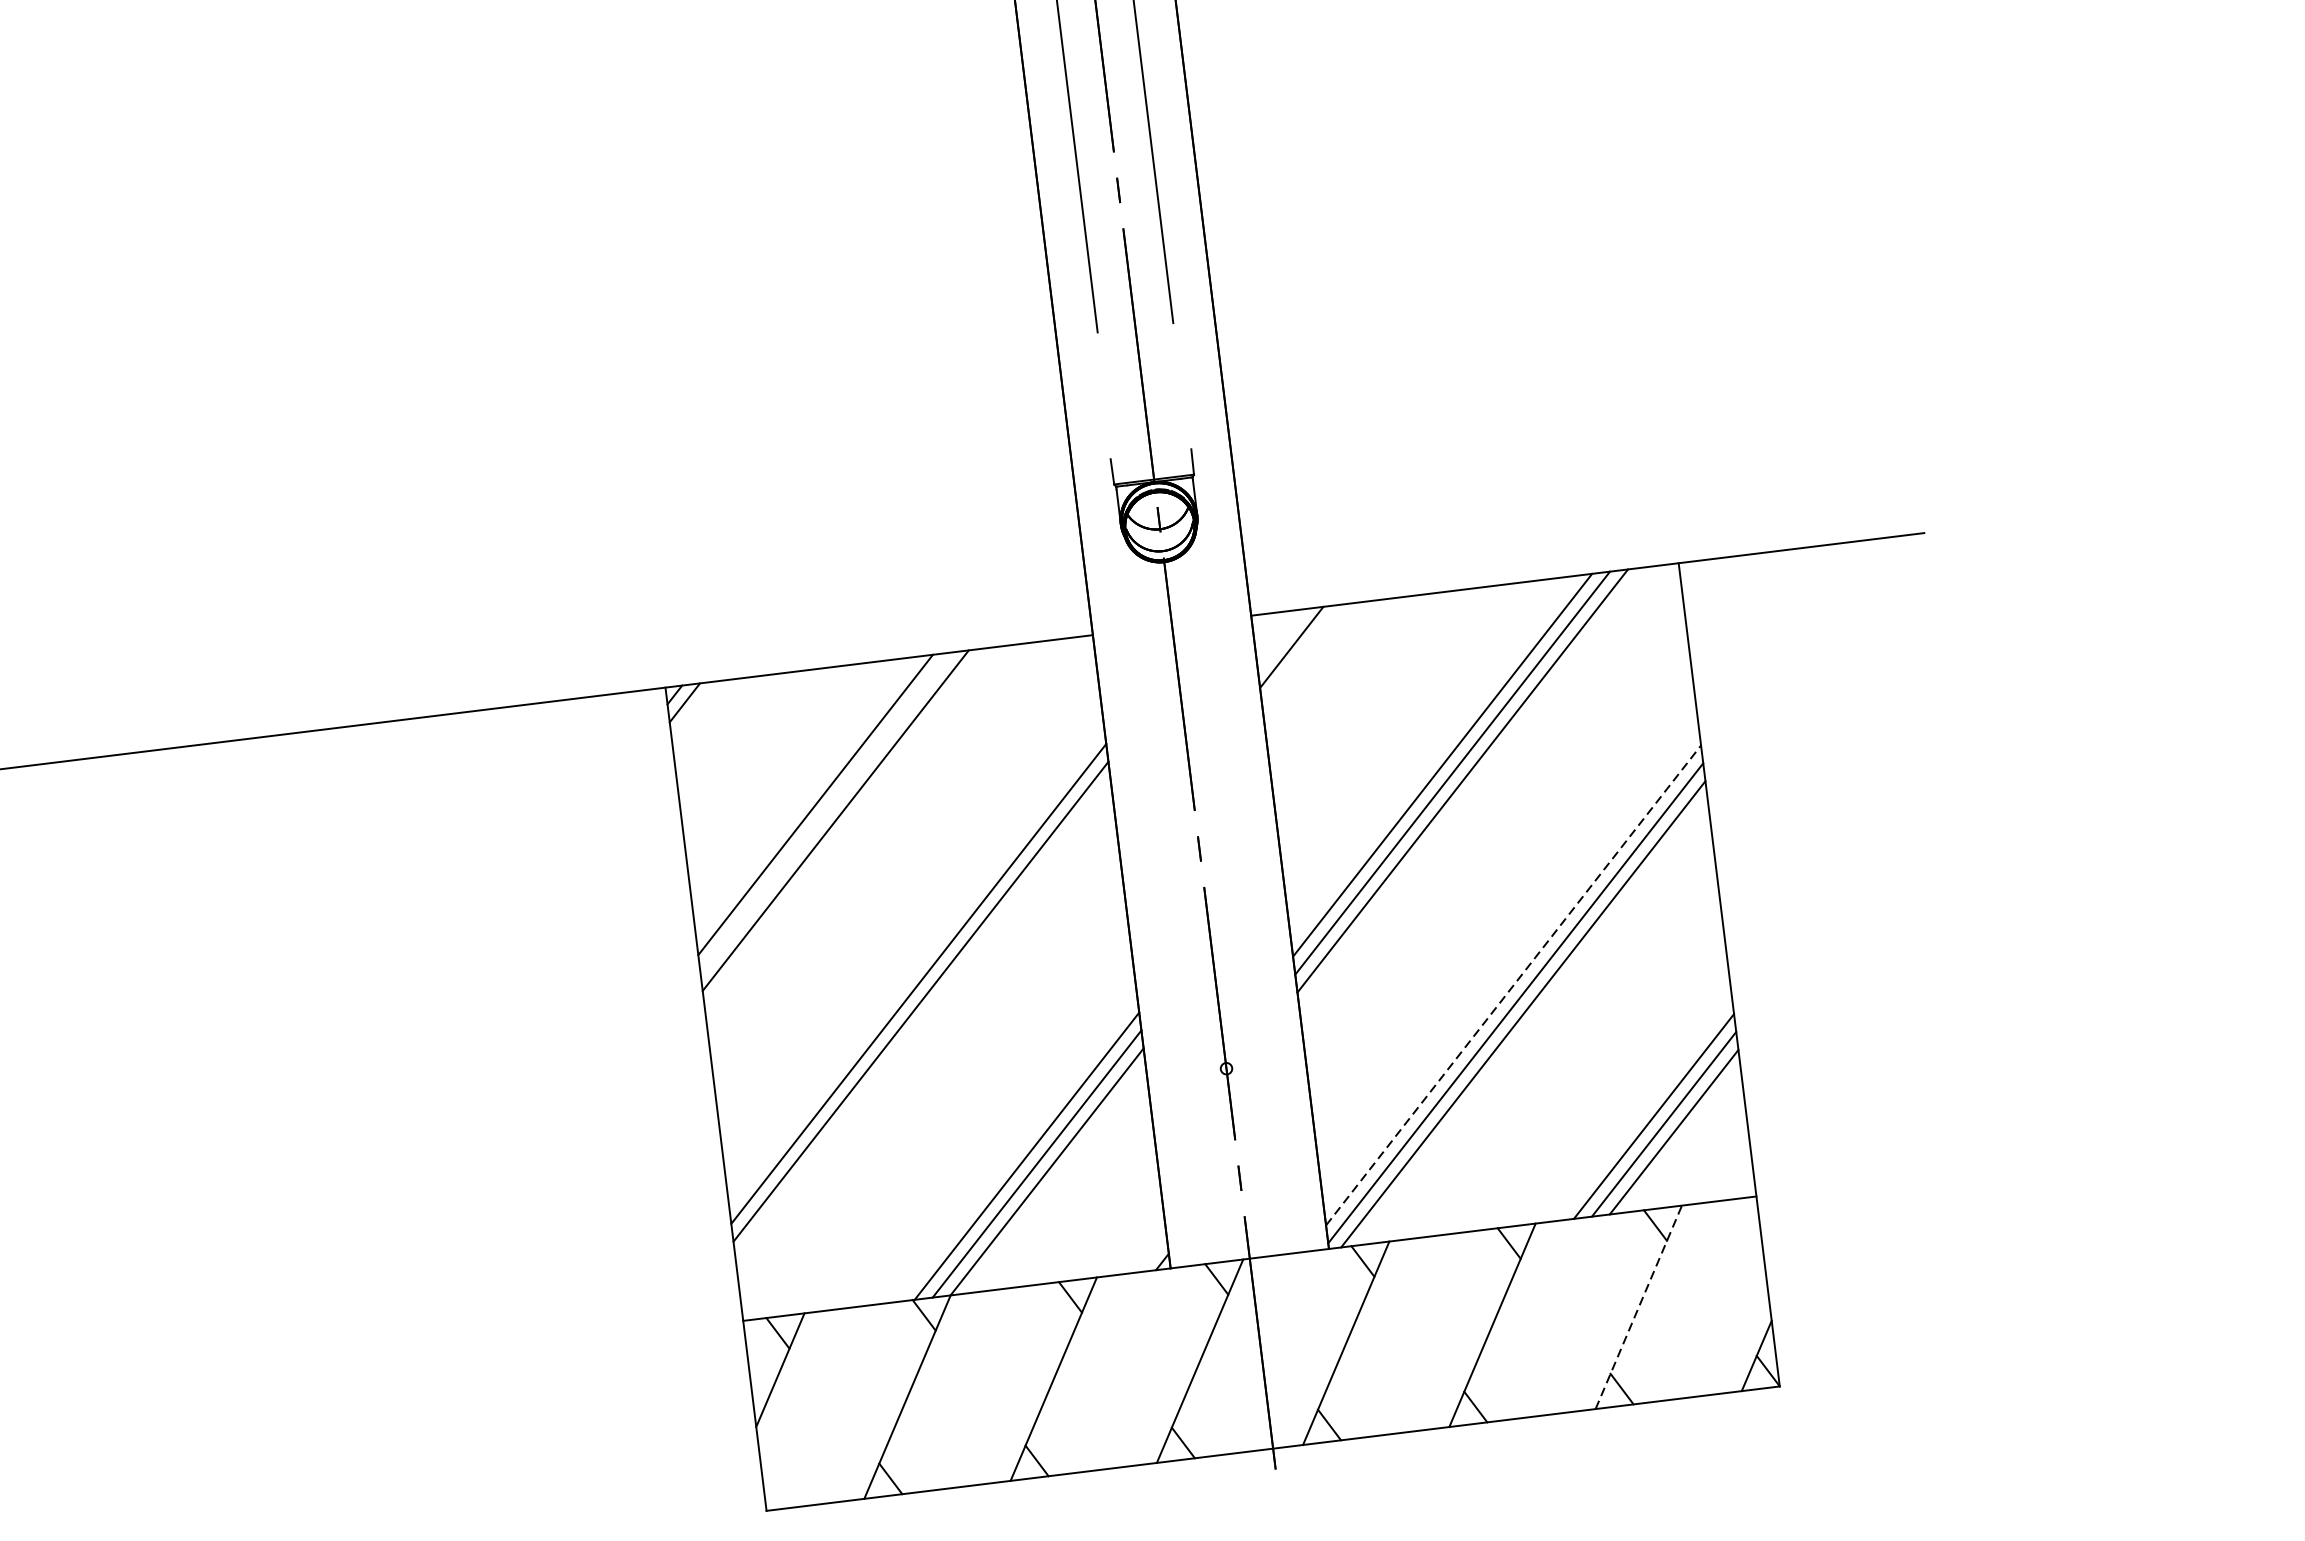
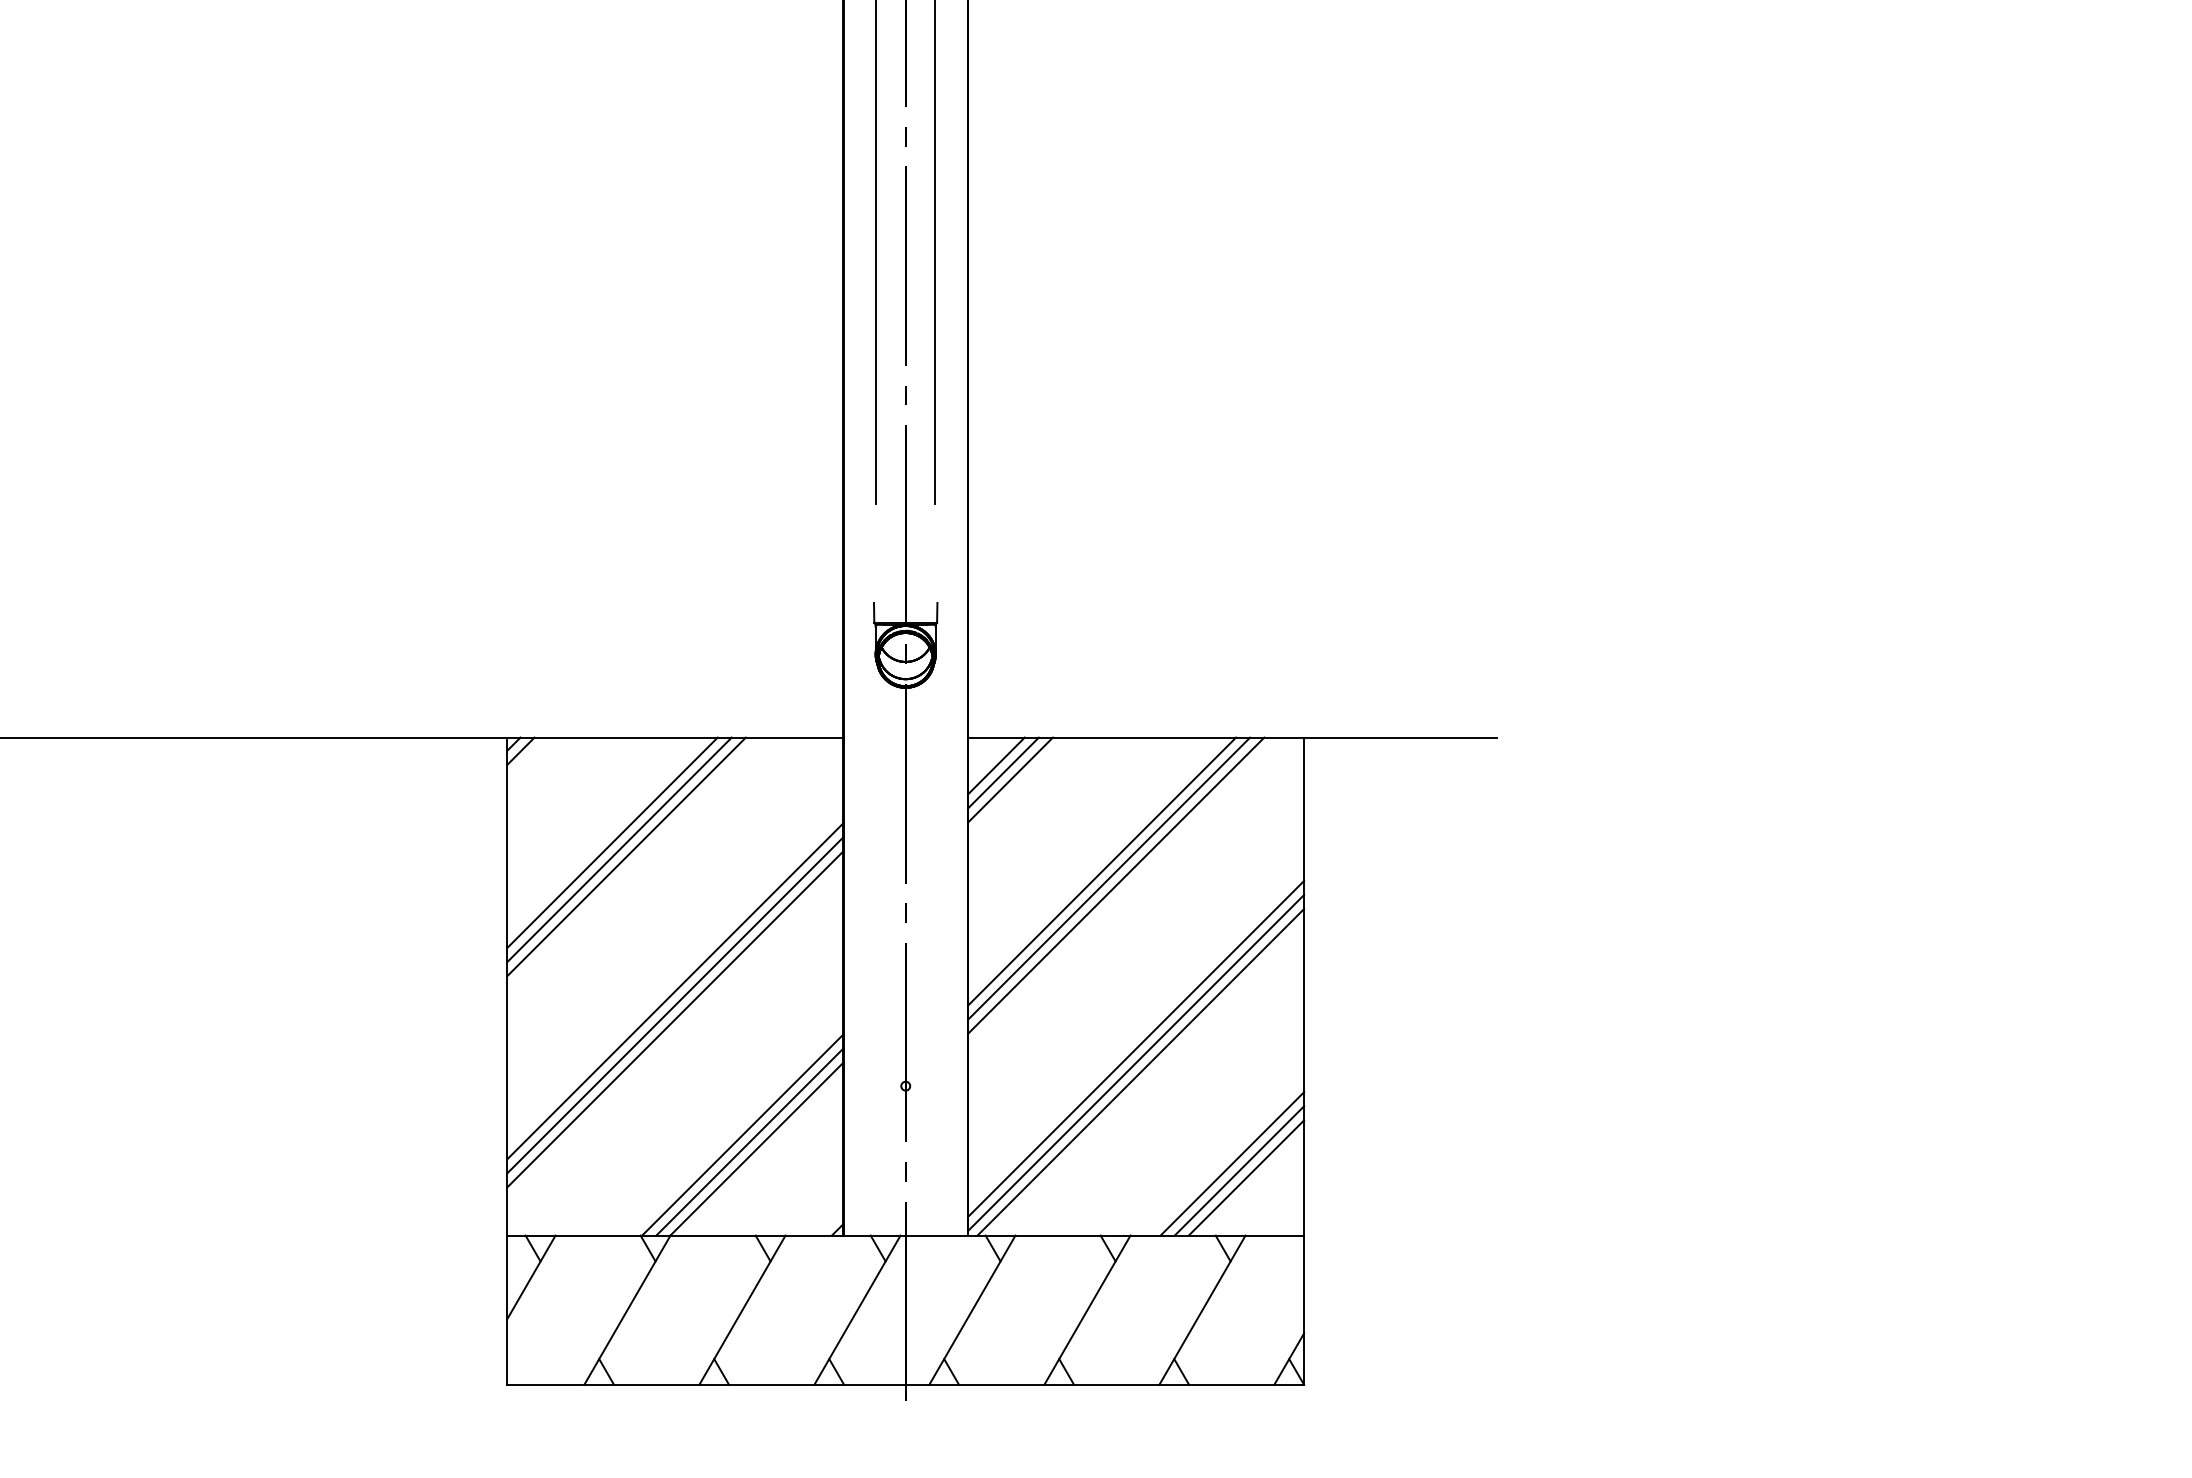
line: (1301, 654) -> (1003, 772), added
line: (1311, 662) -> (1010, 779), added
line: (825, 812) -> (619, 849), added
line: (1514, 984) -> (1136, 1048), dashed -> solid
line: (923, 1019) -> (675, 1019), added
line: (1638, 1306) -> (1202, 1309), dashed -> solid

